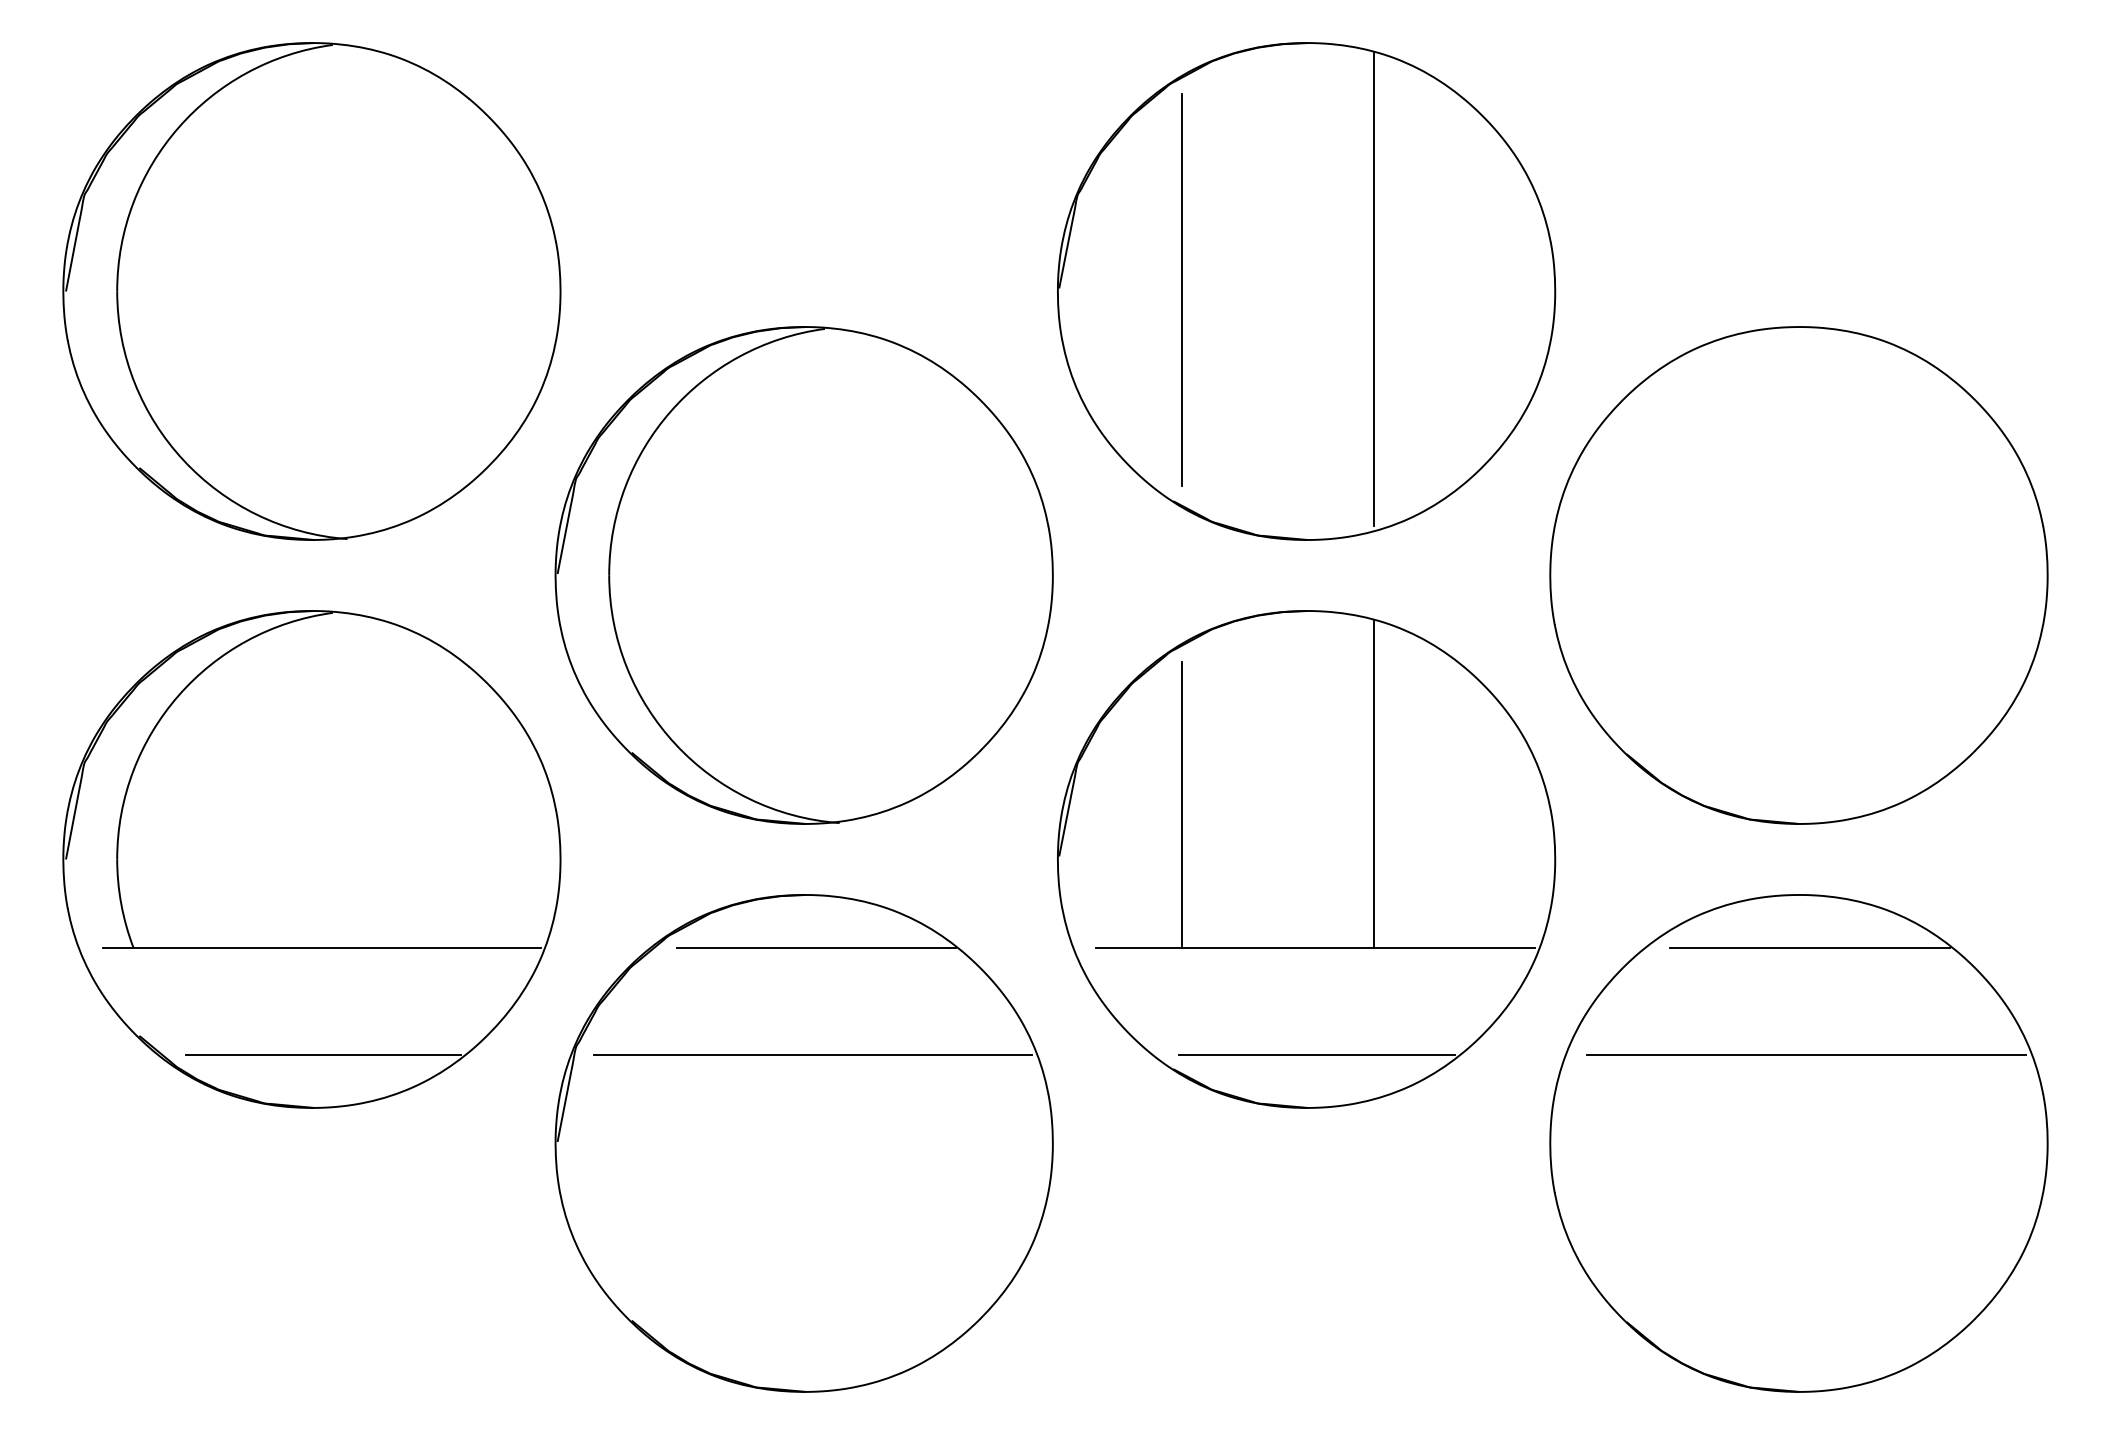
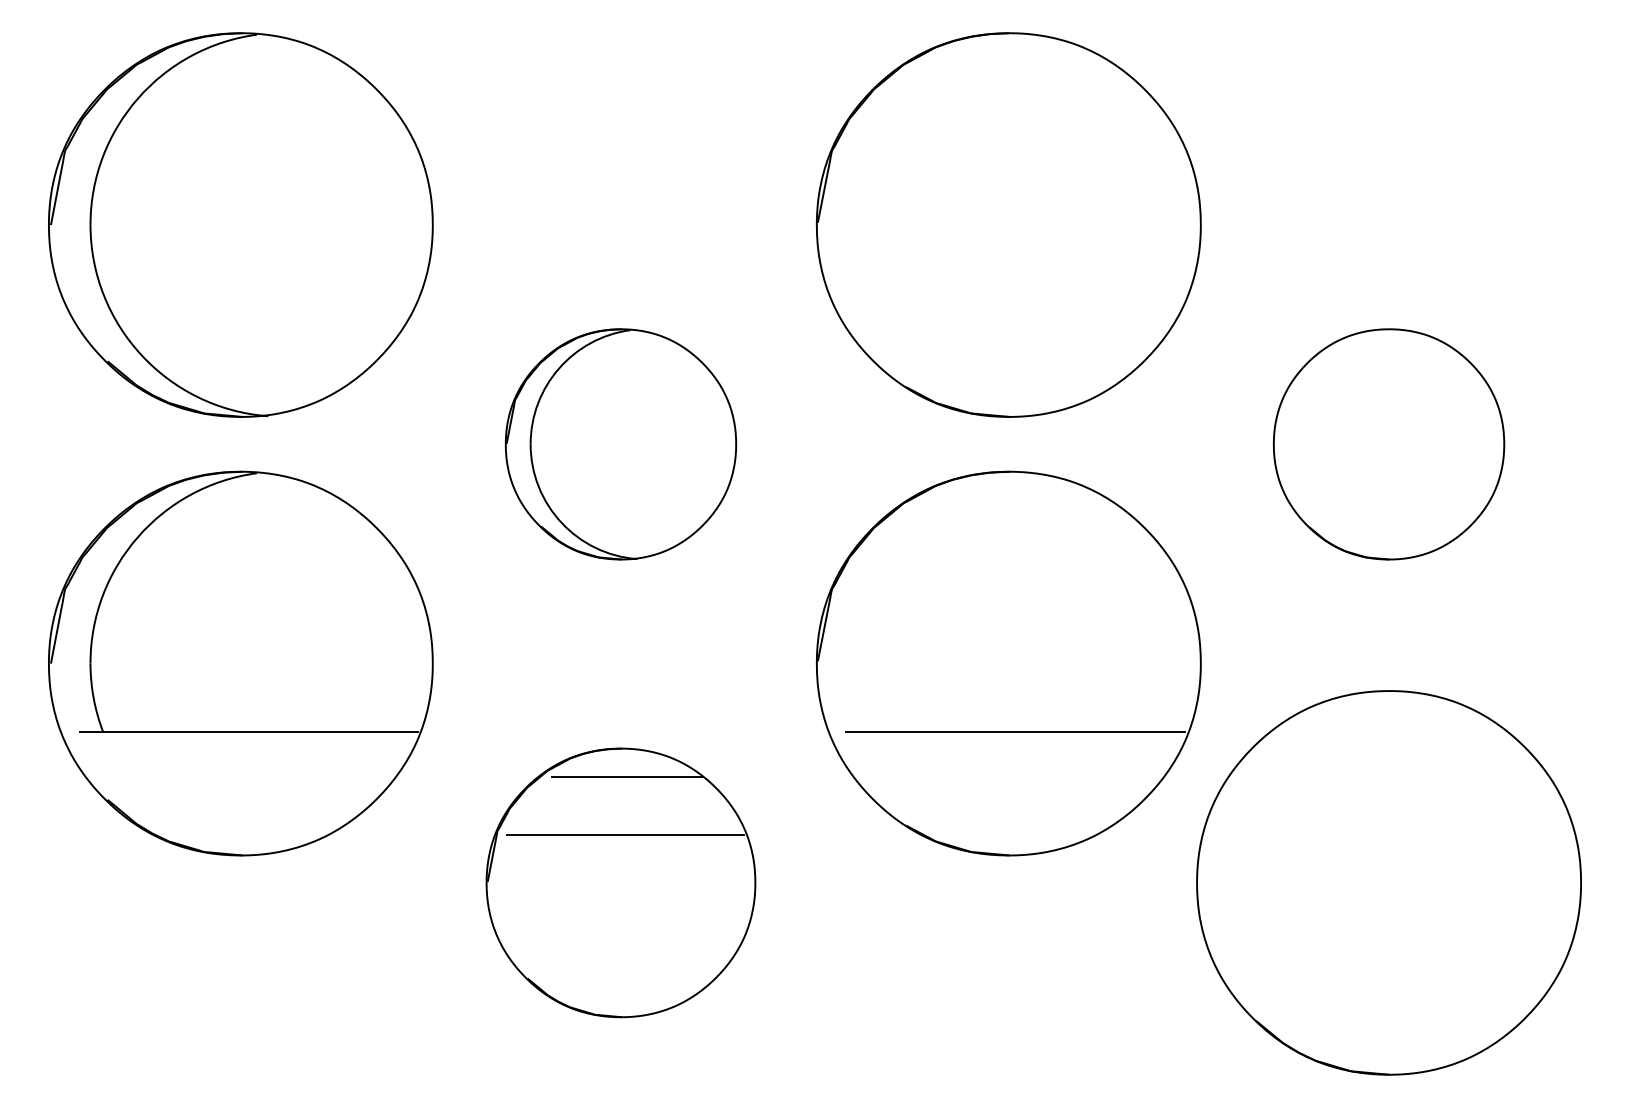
line: (1181, 289) -> (912, 223), removed
line: (1373, 289) -> (1060, 223), removed
part: (803, 575) -> (620, 444), size x0.6
part: (1798, 575) -> (1388, 444), size x0.6
line: (1373, 784) -> (1060, 605), removed
line: (1181, 803) -> (912, 620), removed
line: (1809, 948) -> (1397, 732), removed
line: (323, 1054) -> (249, 814), removed
line: (1316, 1054) -> (1016, 814), removed
line: (1806, 1054) -> (1394, 814), removed
part: (803, 1142) -> (620, 882), size x0.7

